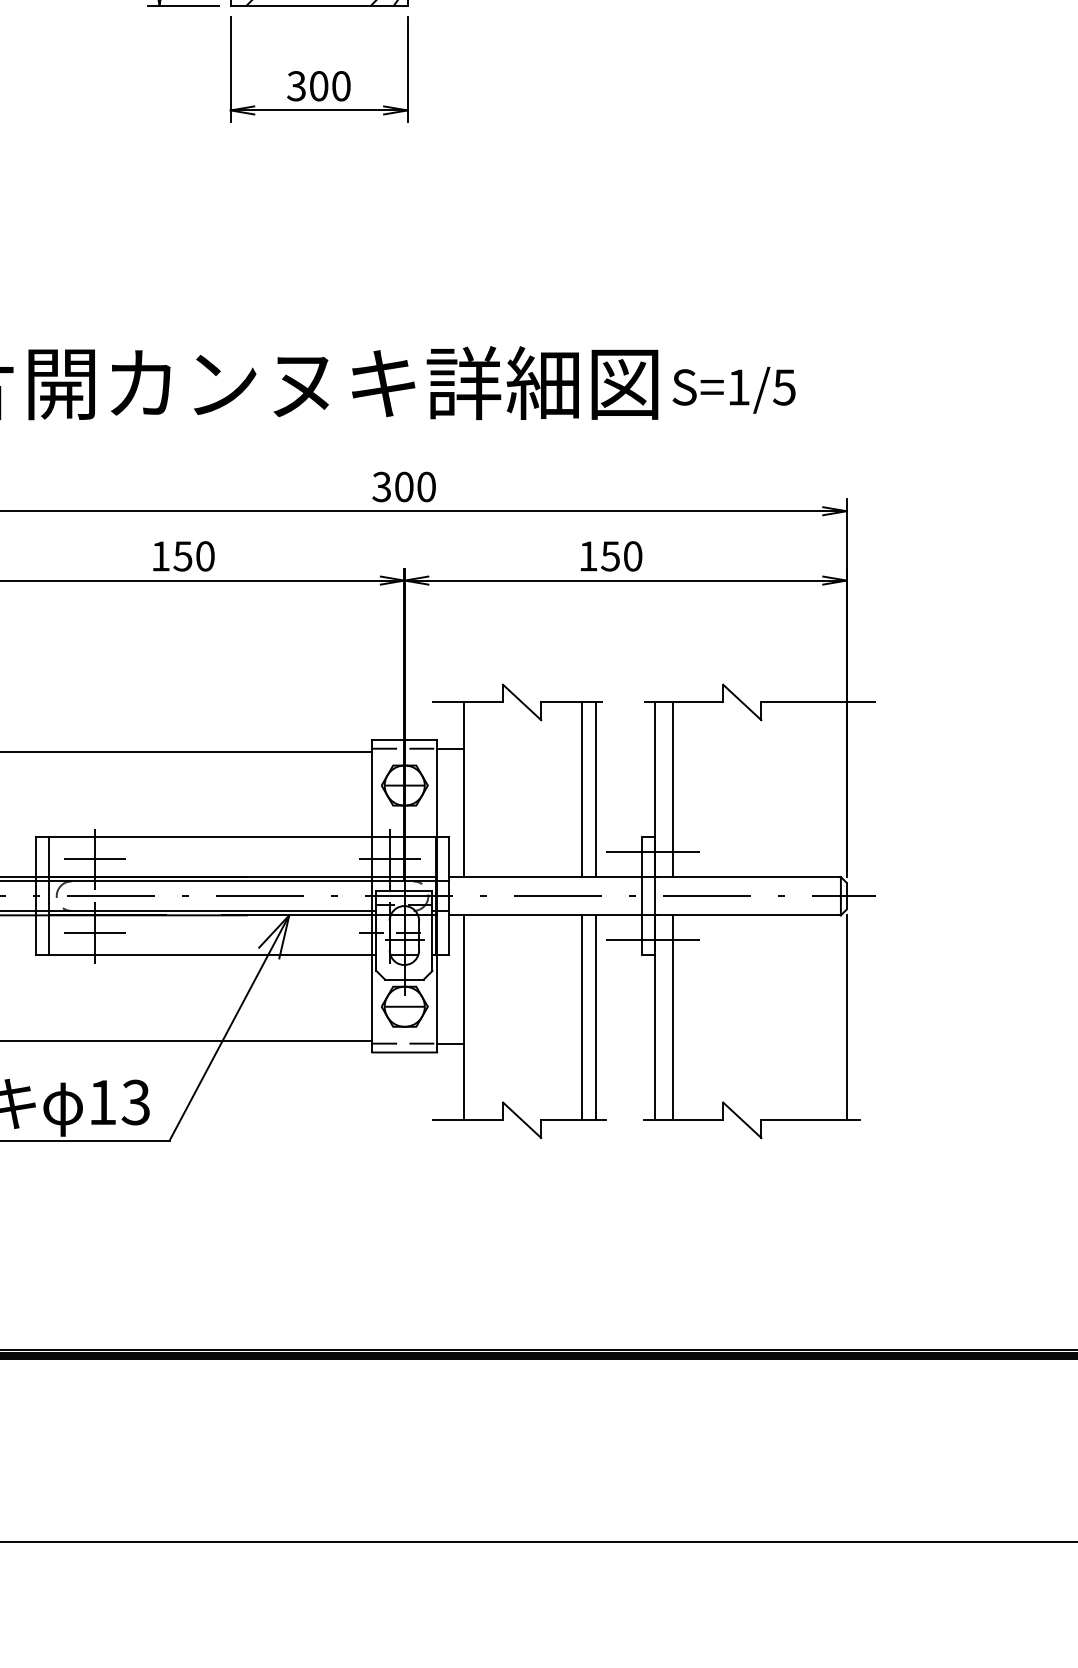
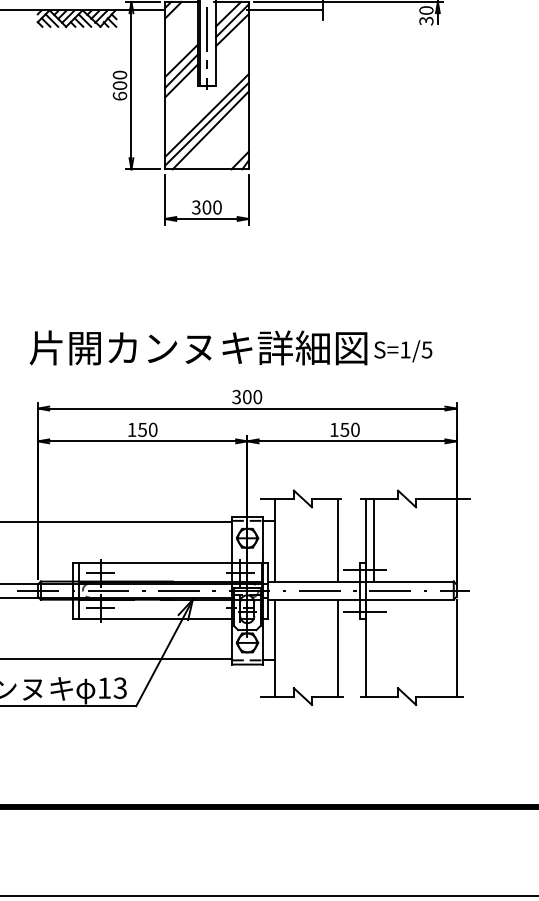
line: (582, 790) -> (331, 540), removed
line: (582, 1016) -> (331, 647), removed
line: (673, 1016) -> (374, 647), removed

